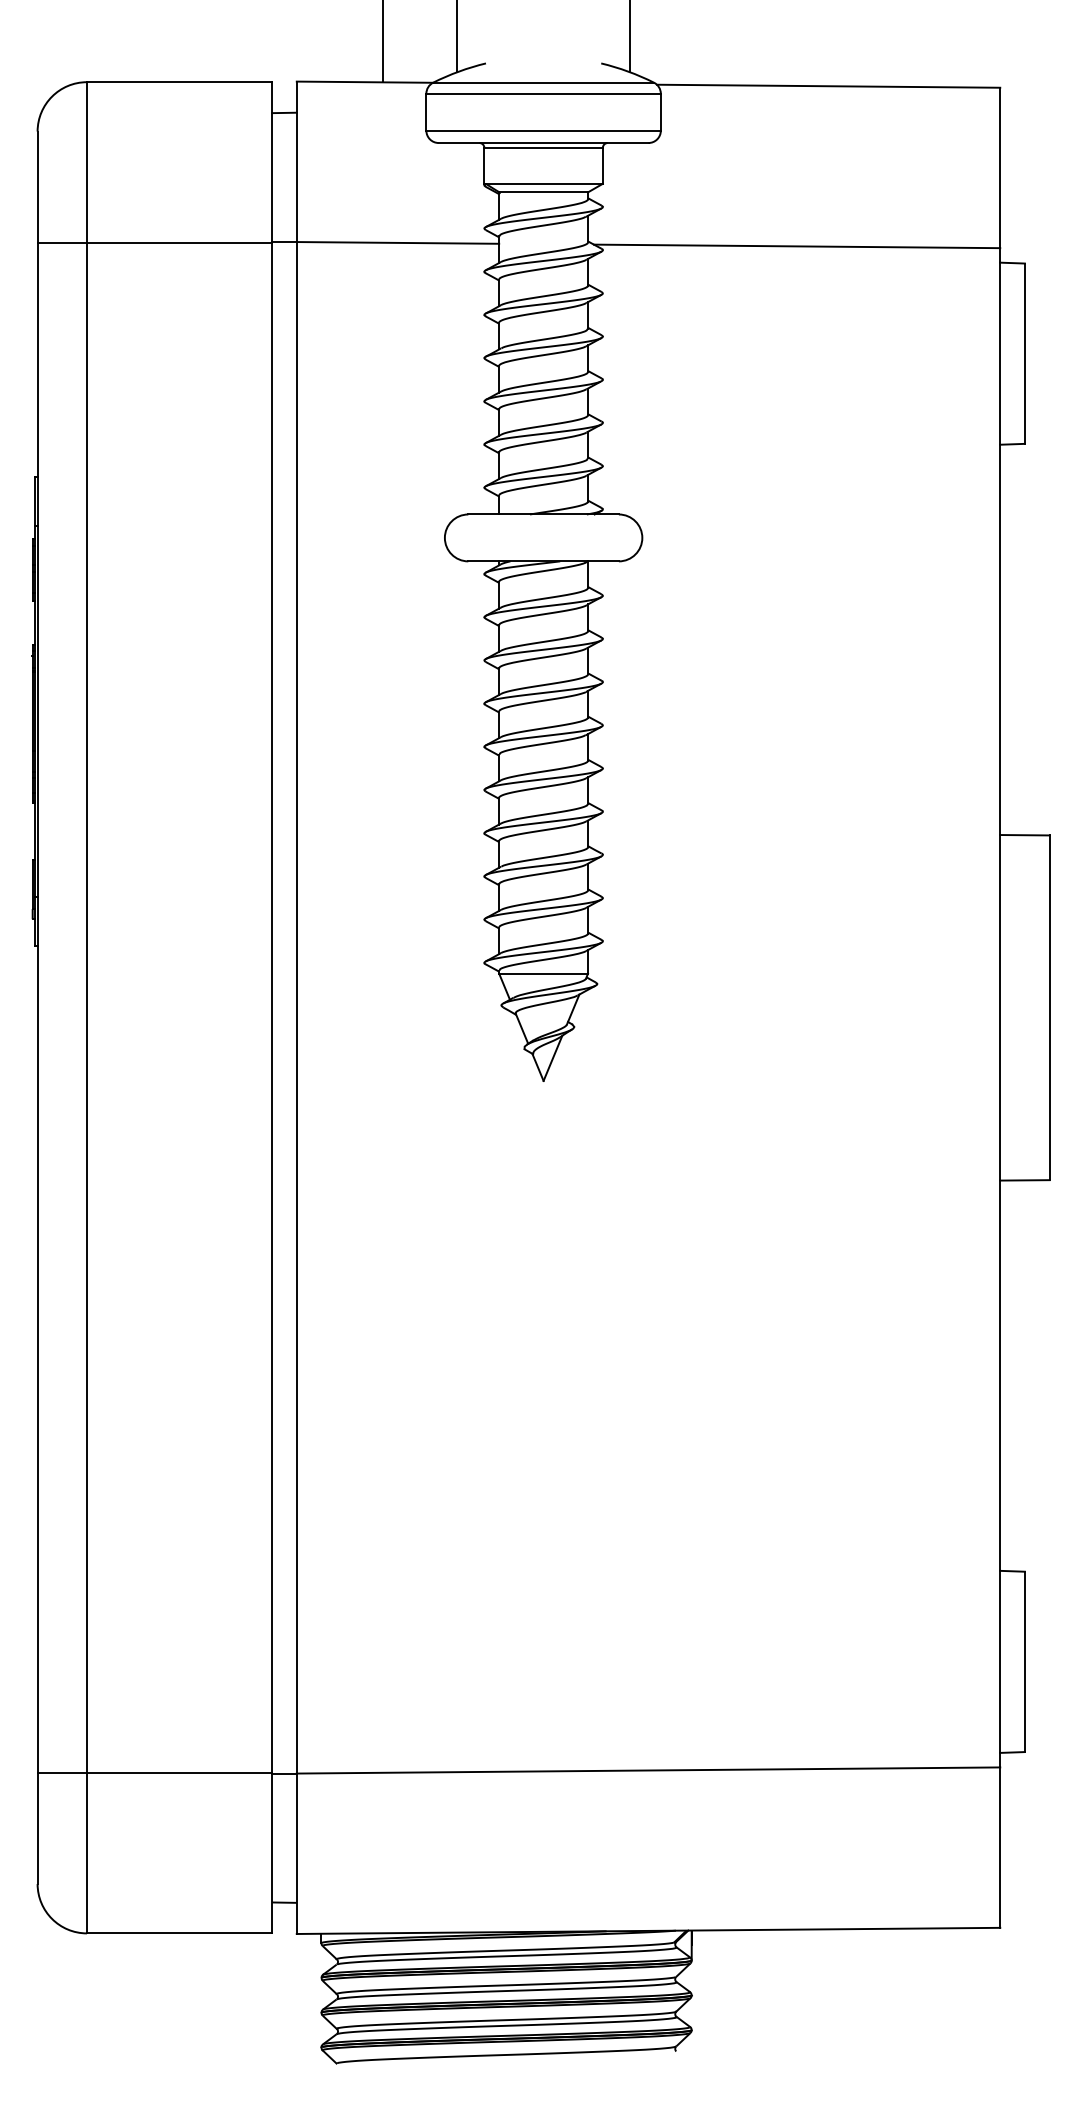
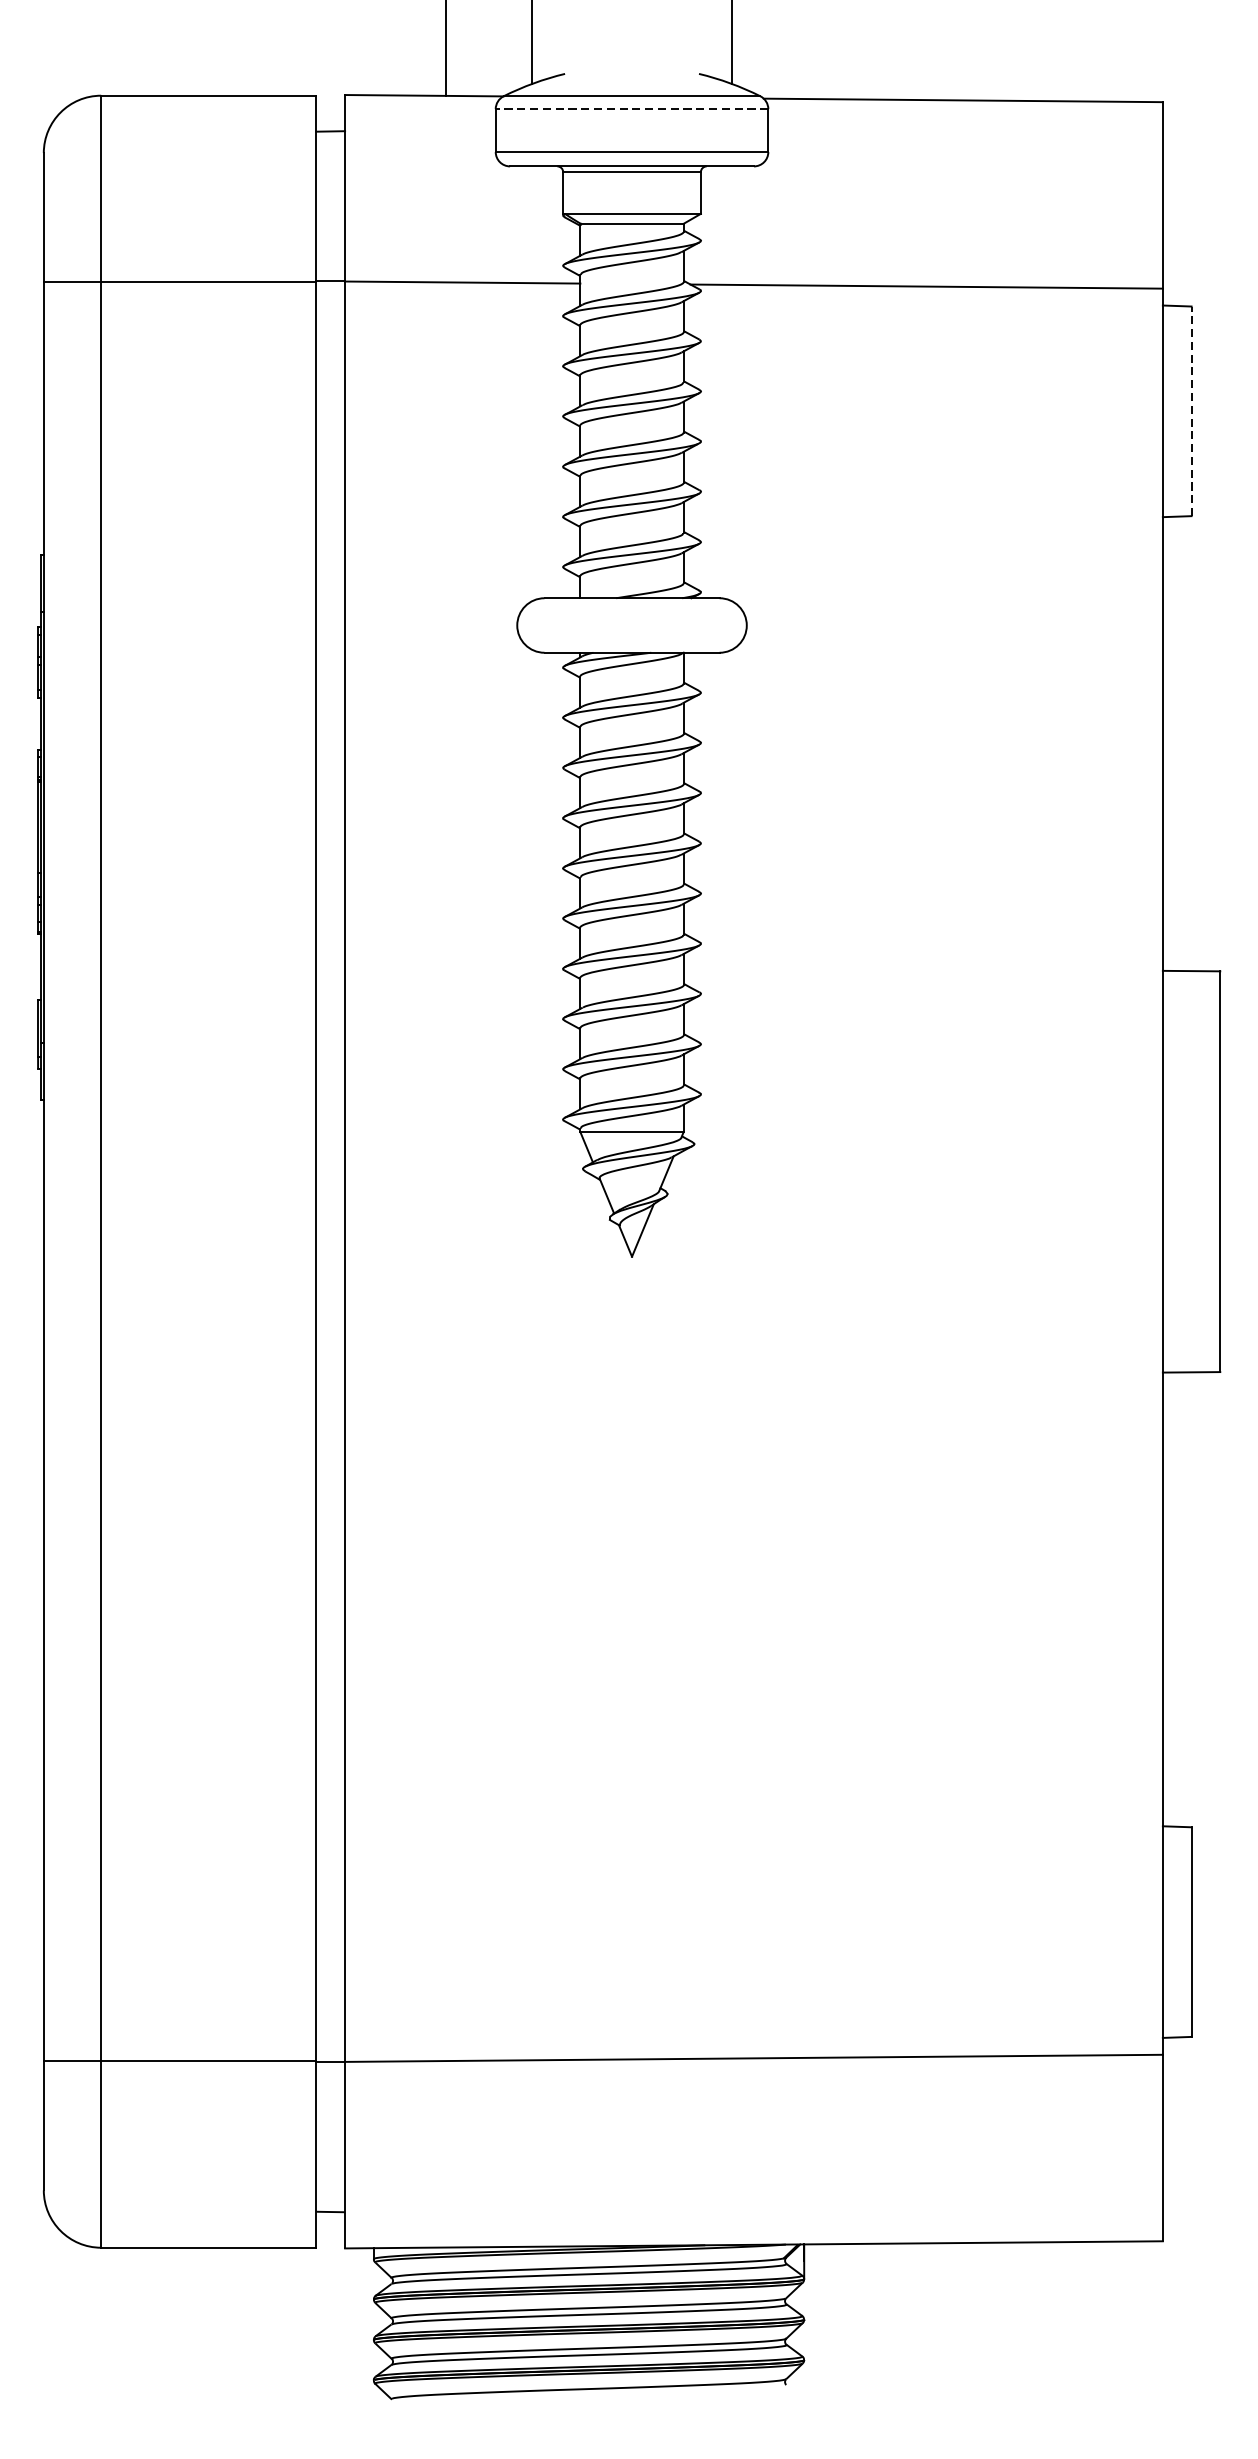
line: (543, 93) -> (631, 108), solid -> dashed
line: (1024, 353) -> (1191, 411), solid -> dashed

